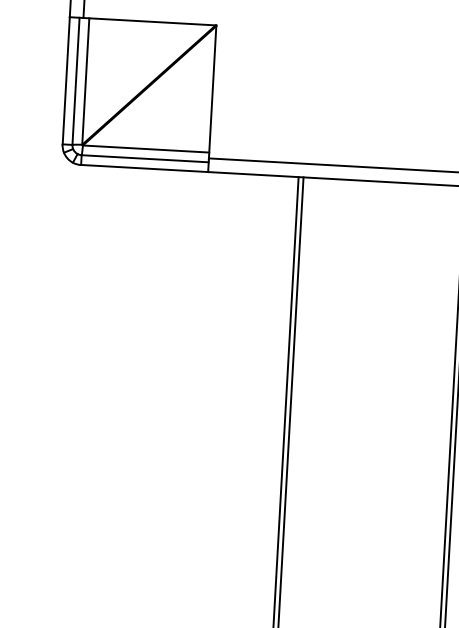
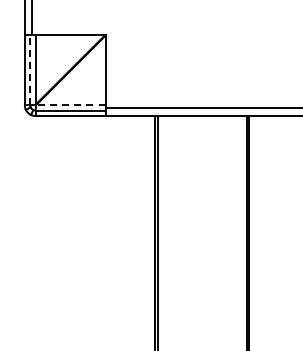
line: (76, 81) -> (30, 70), solid -> dashed
line: (145, 149) -> (70, 105), solid -> dashed

